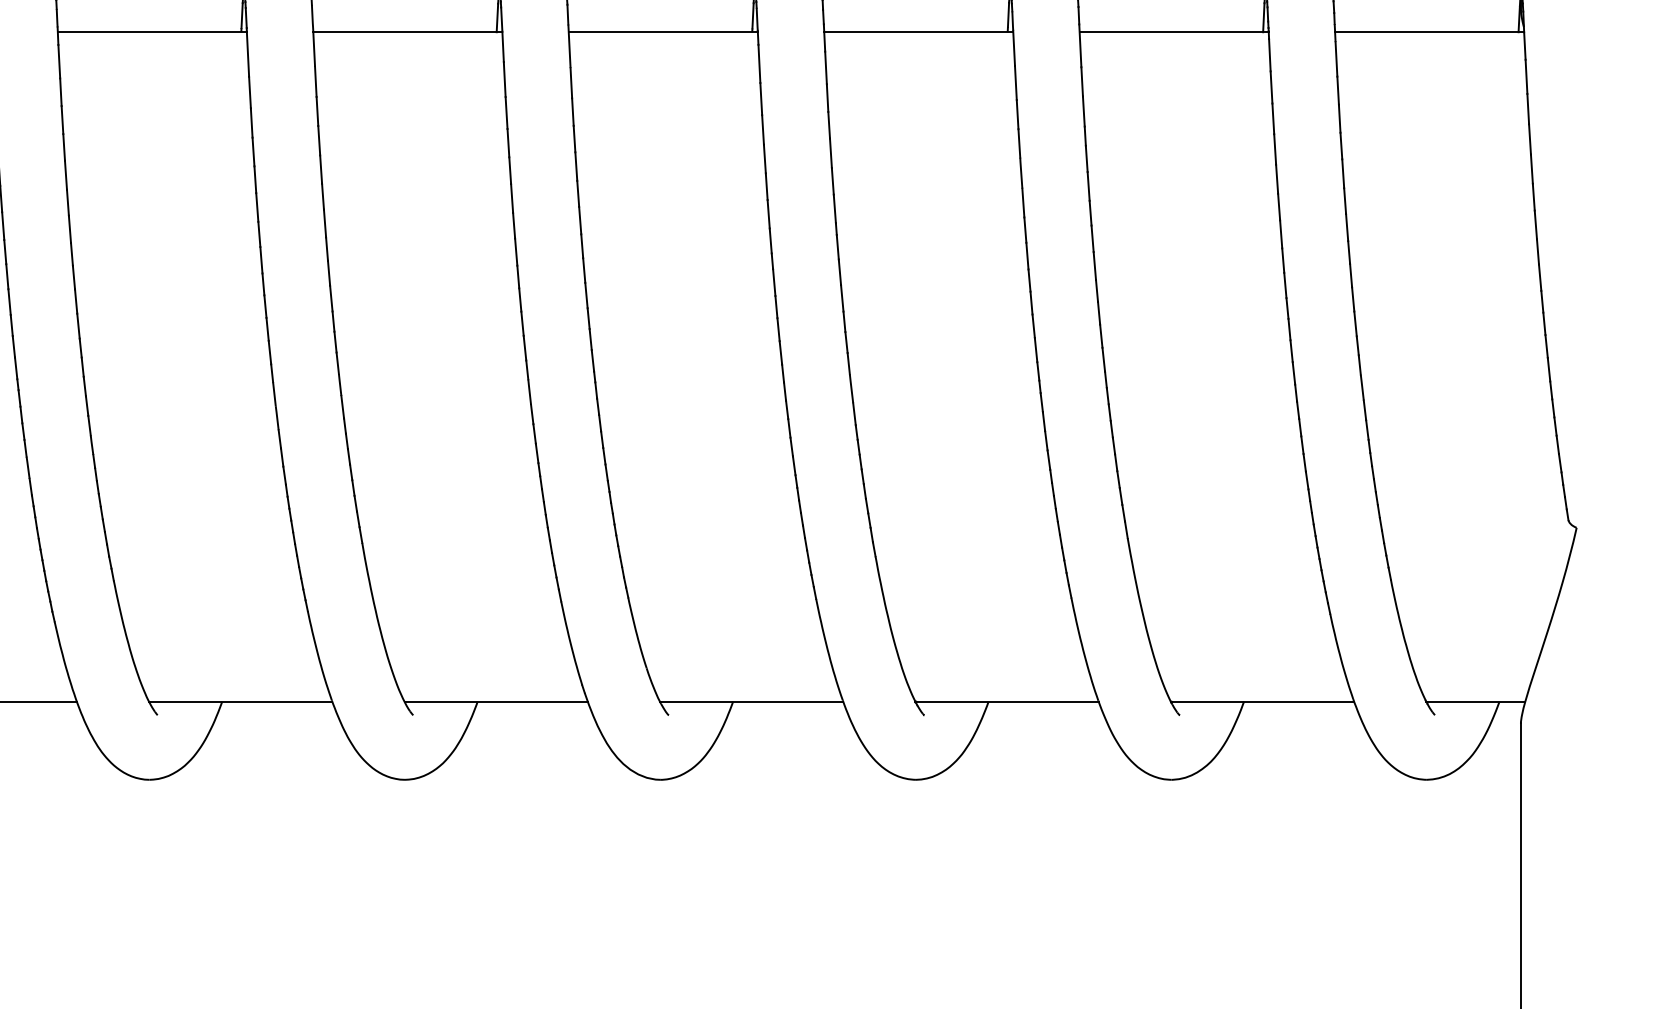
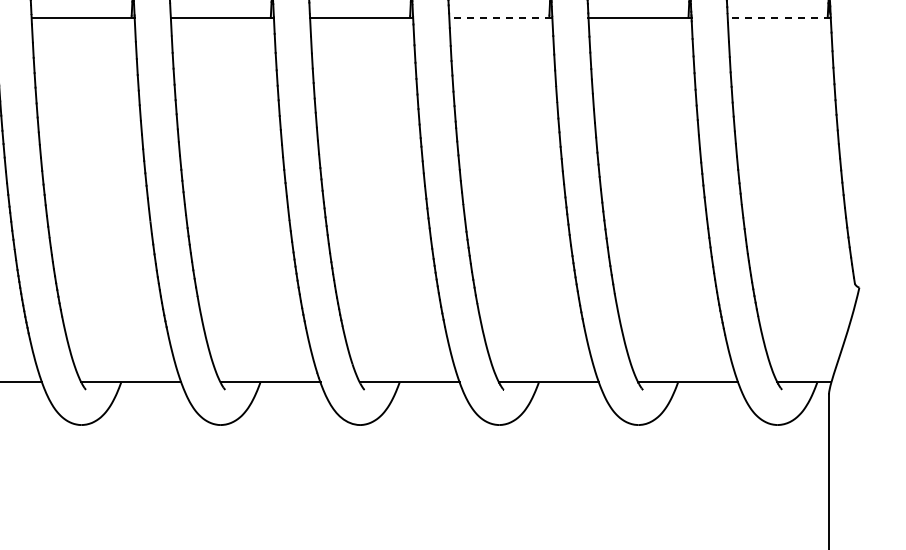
line: (918, 32) -> (500, 17), solid -> dashed
line: (1430, 32) -> (779, 17), solid -> dashed

